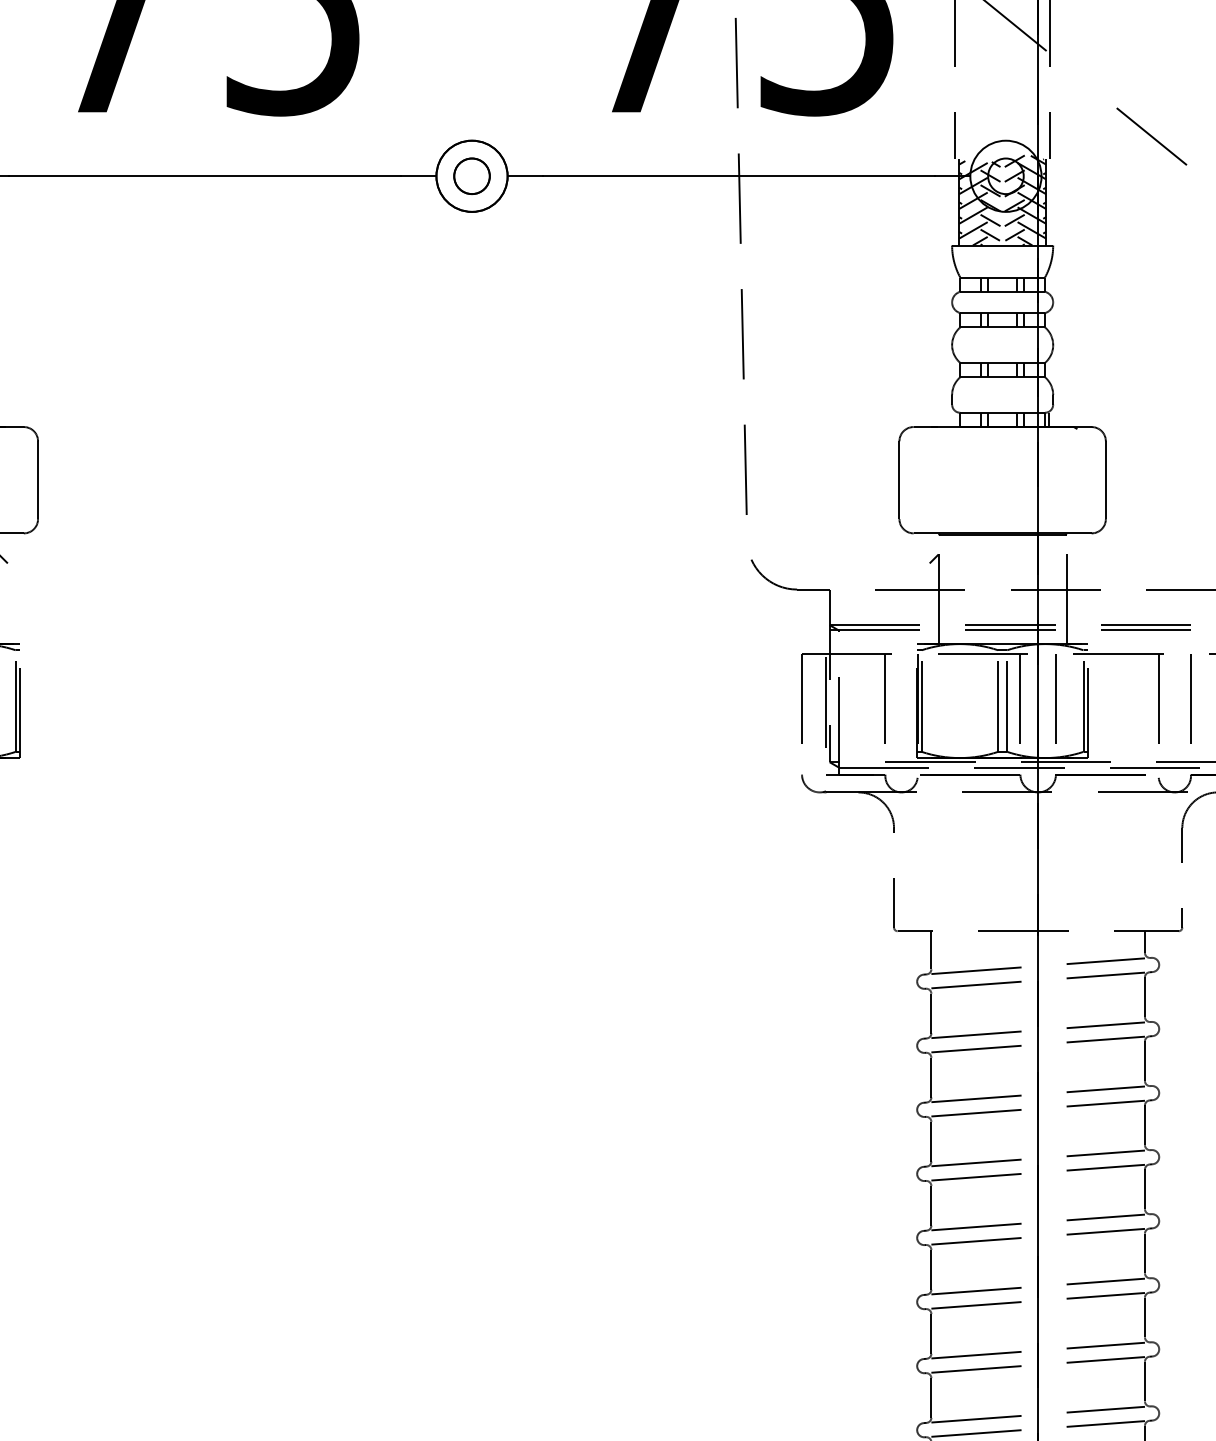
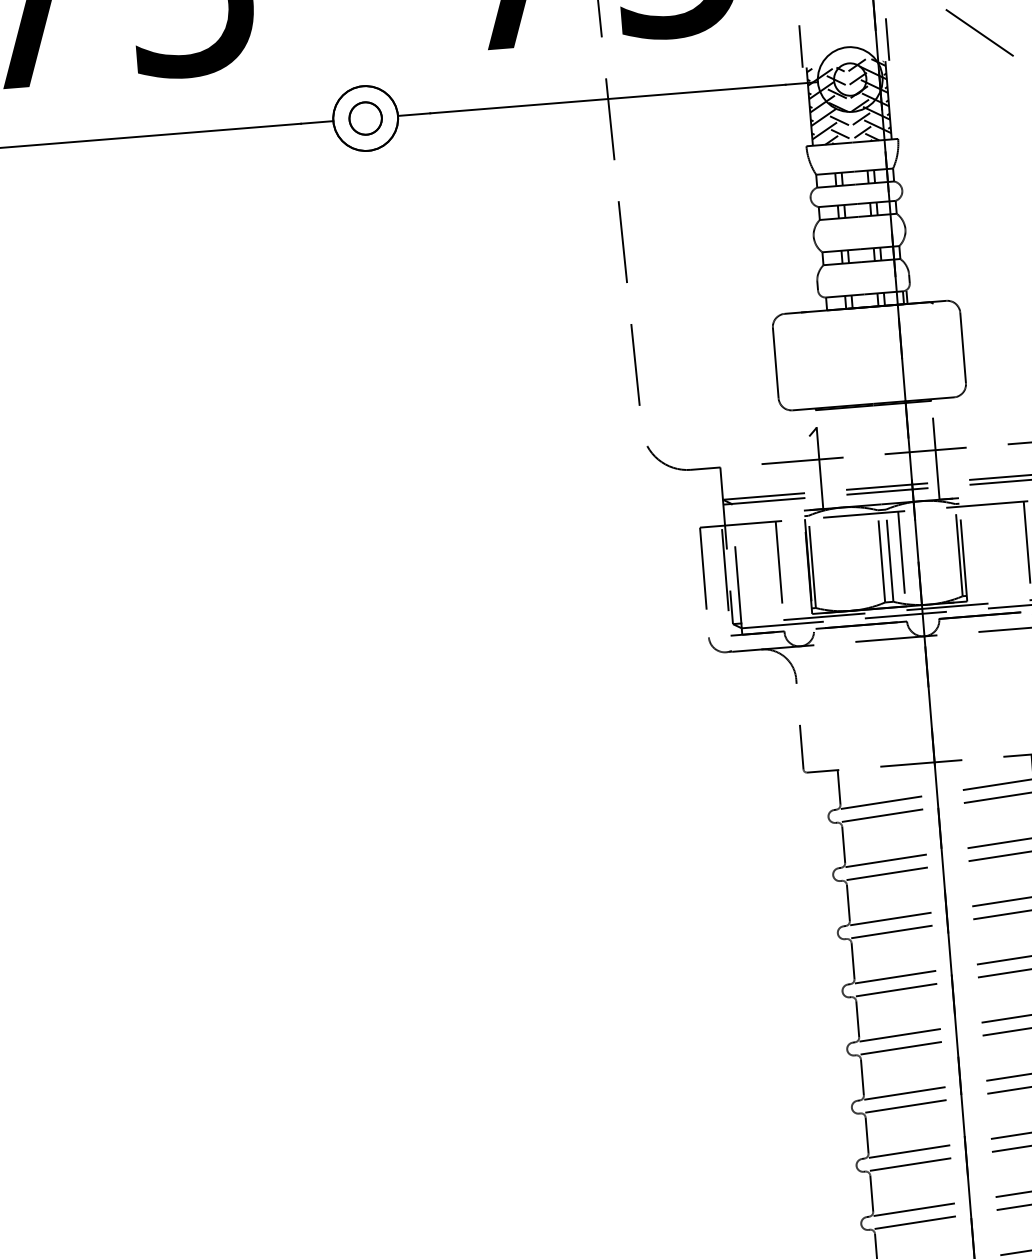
line: (1055, 698) -> (933, 549), removed

